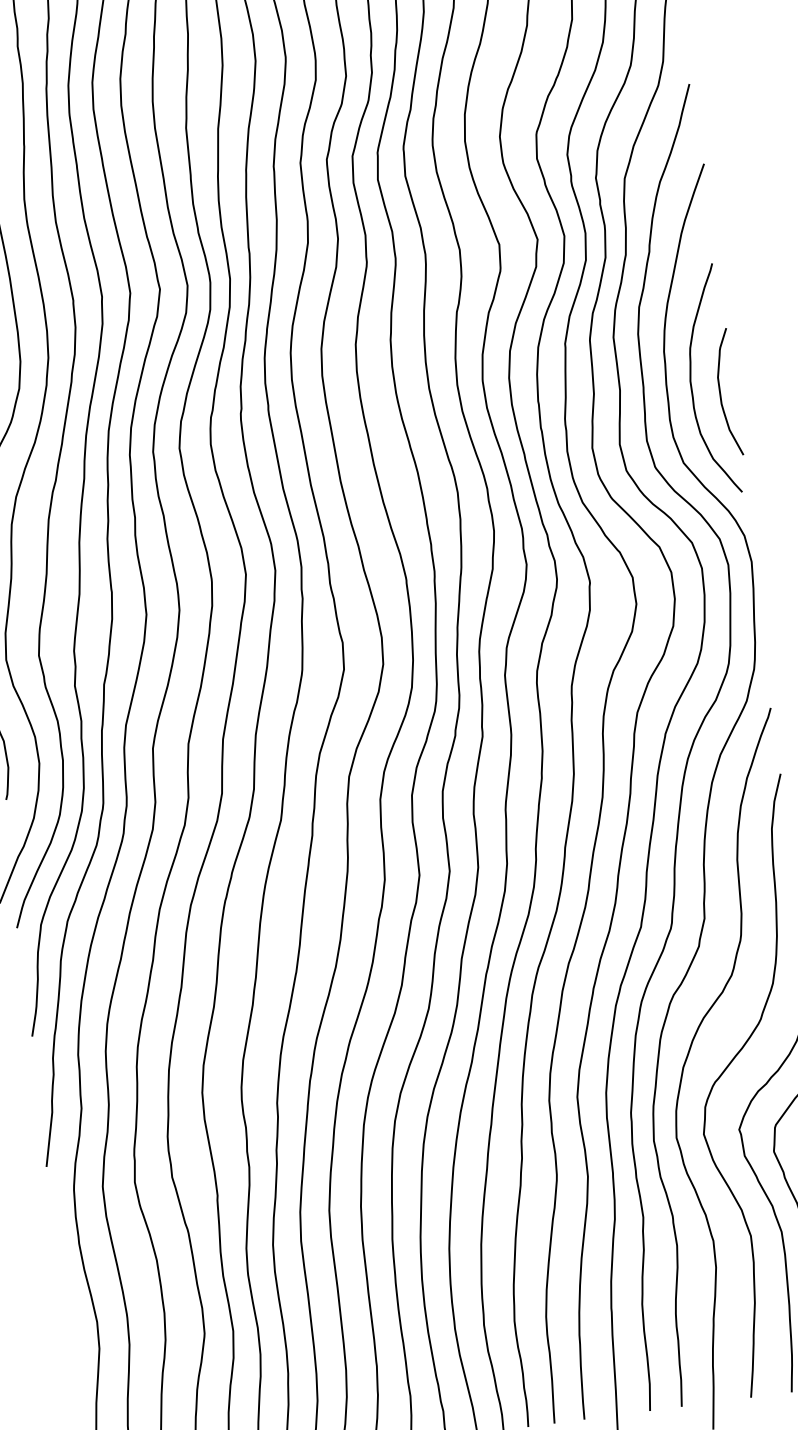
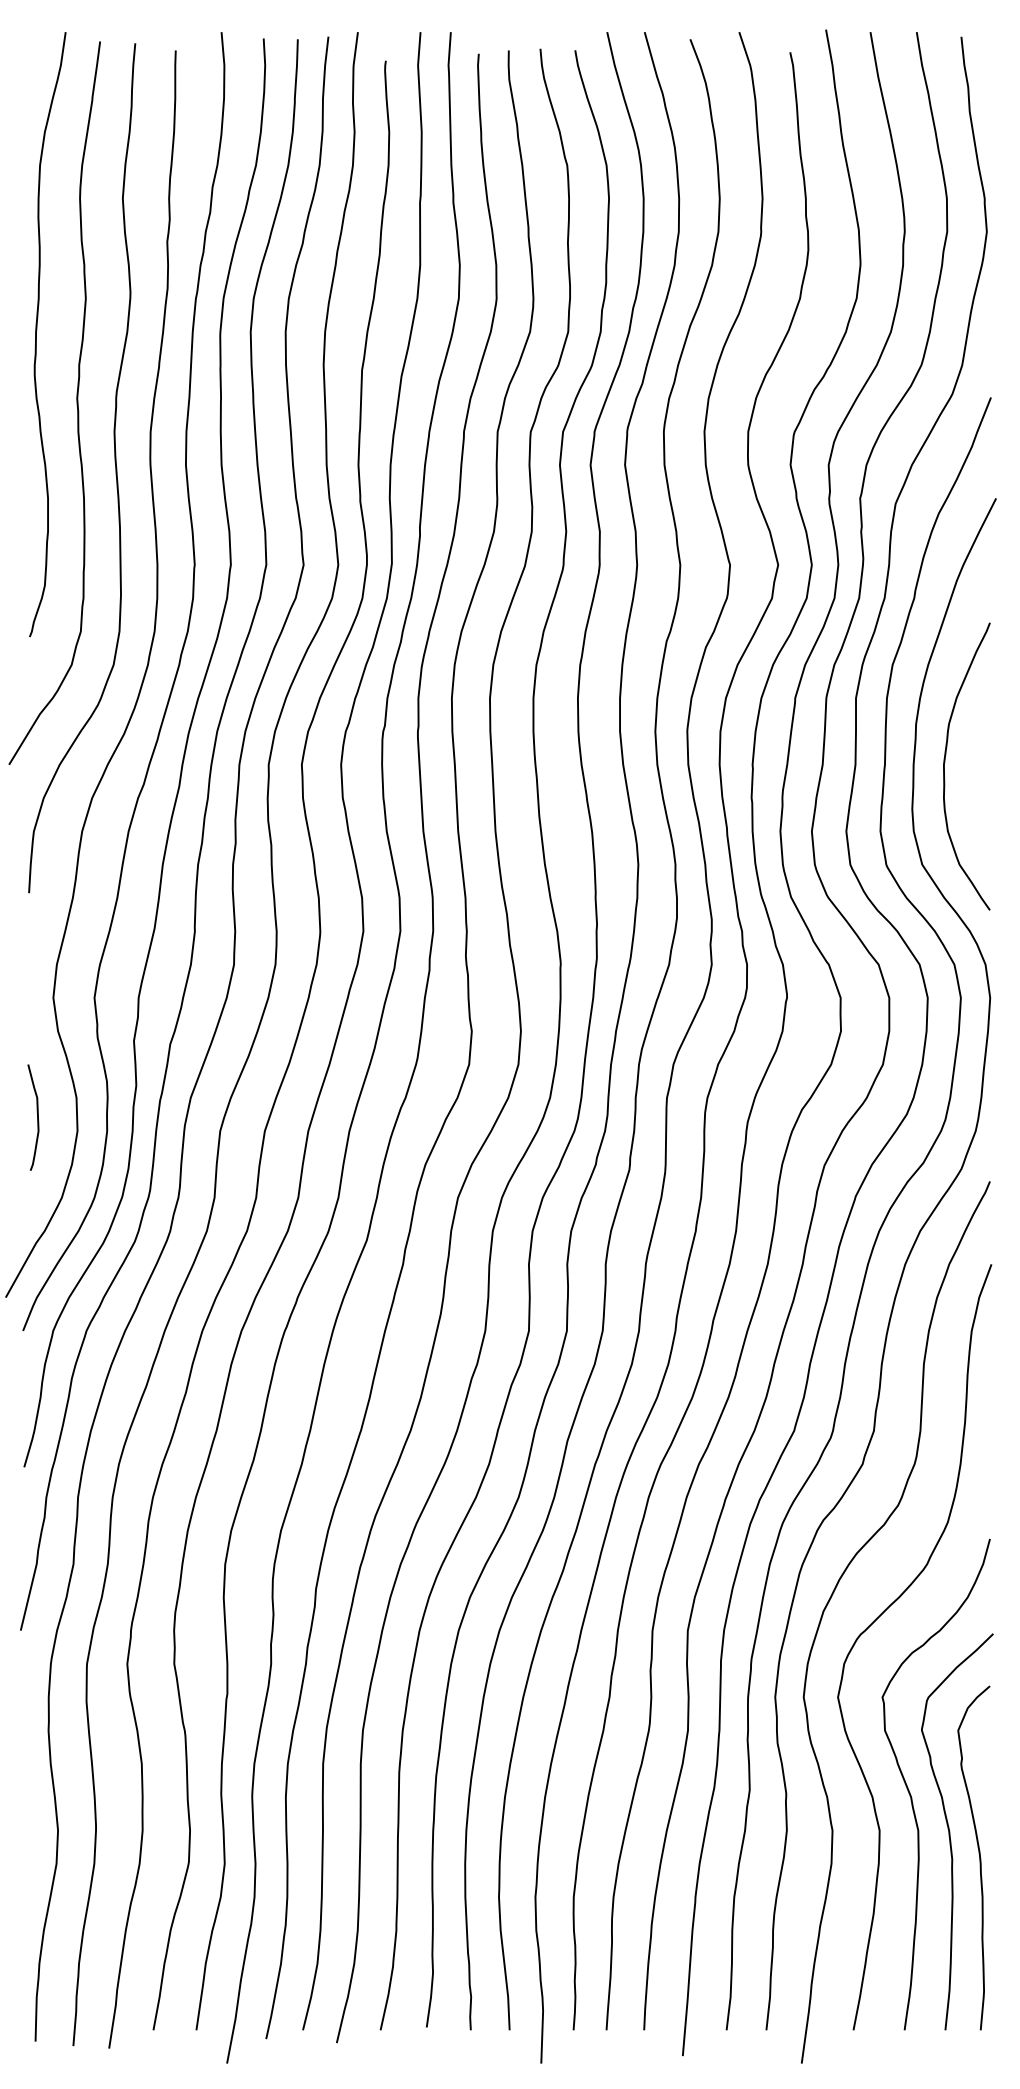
curve: (720, 393) -> (979, 784), removed

